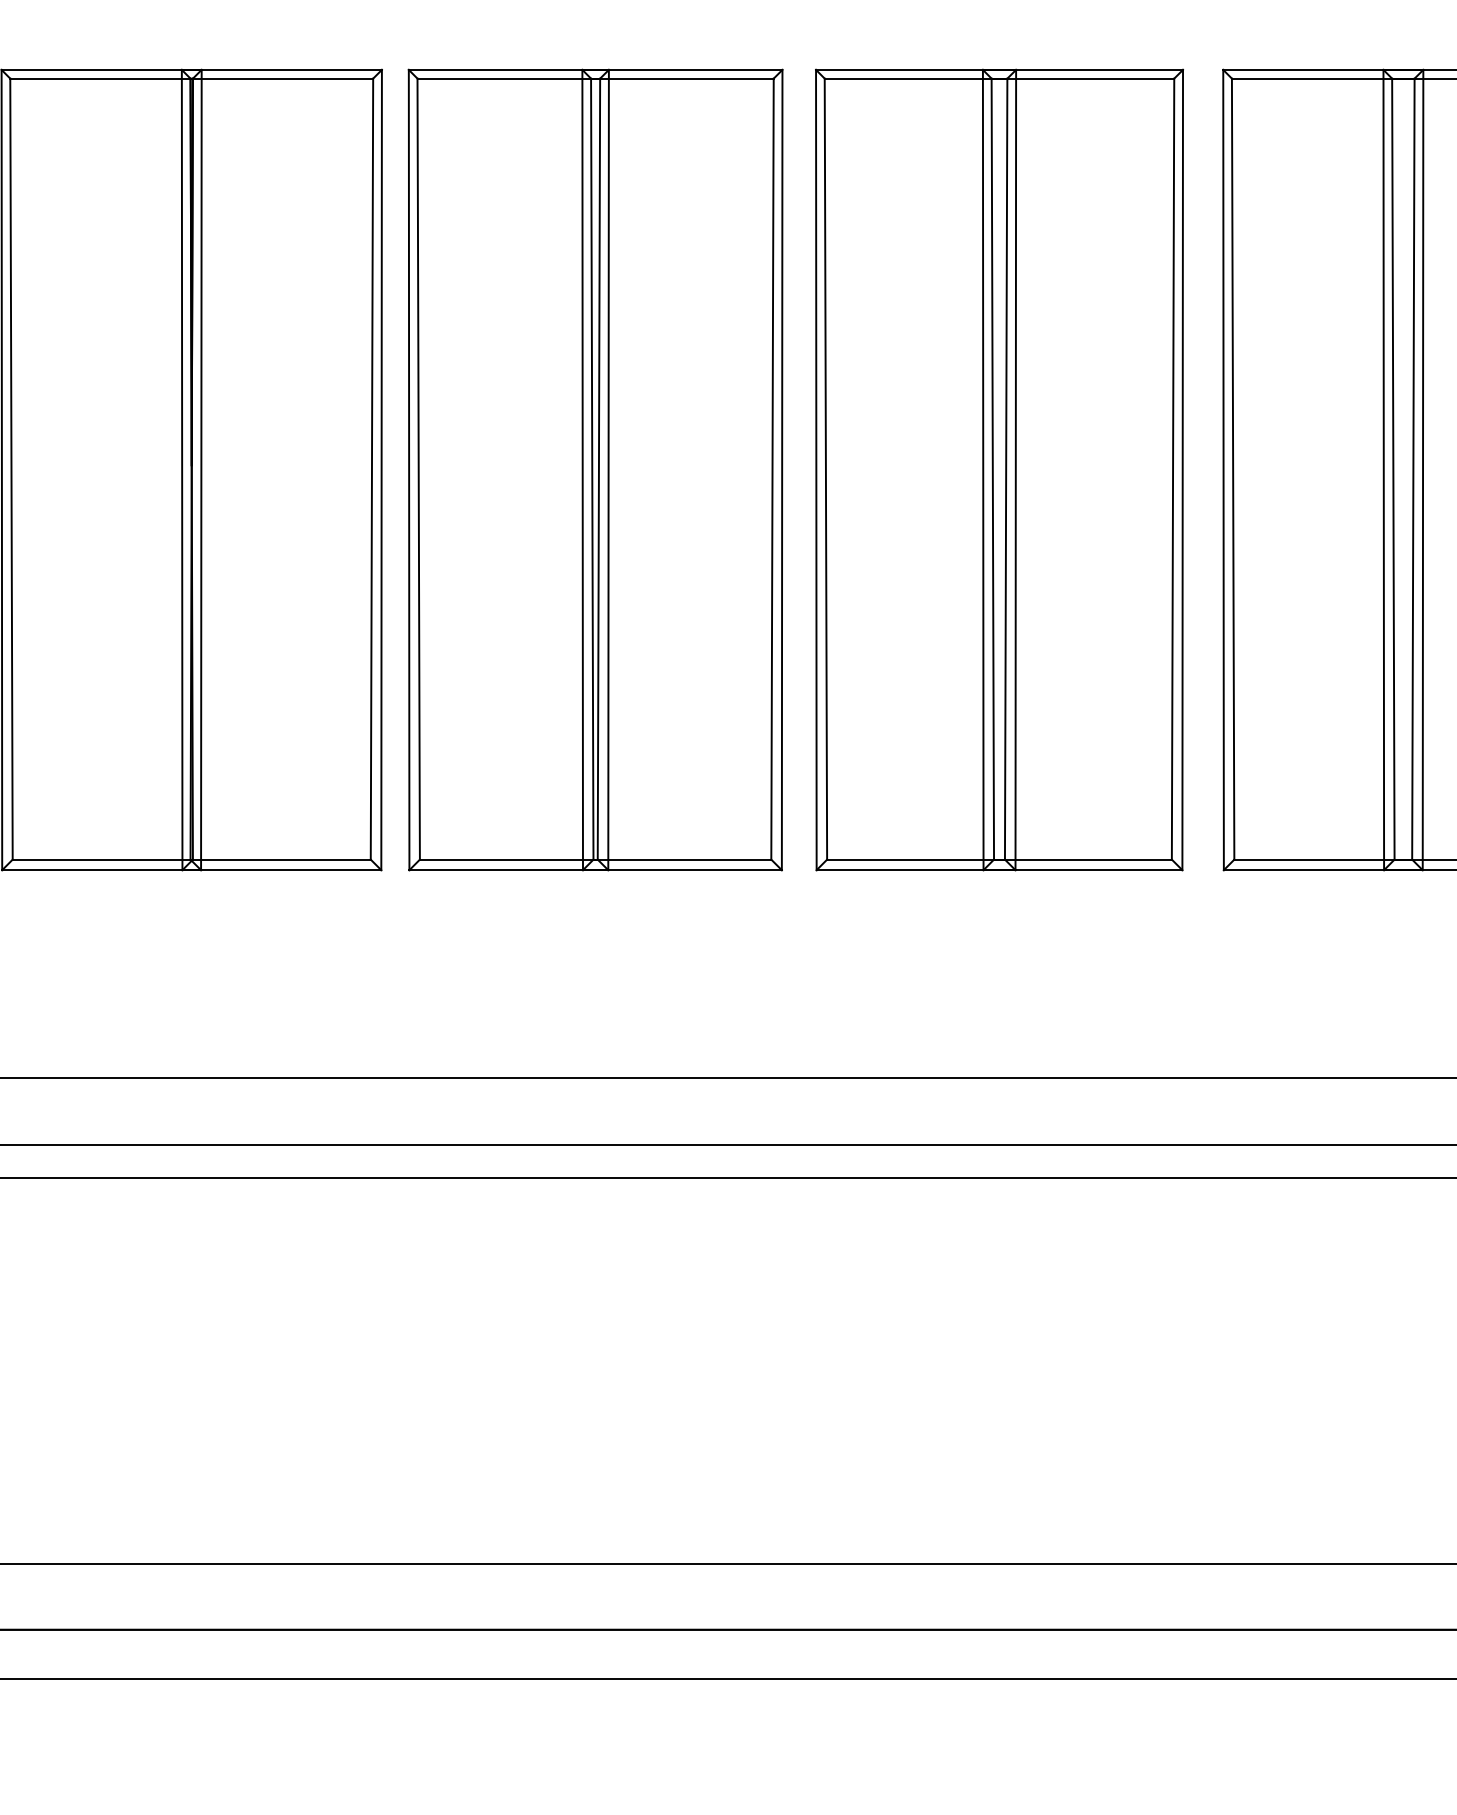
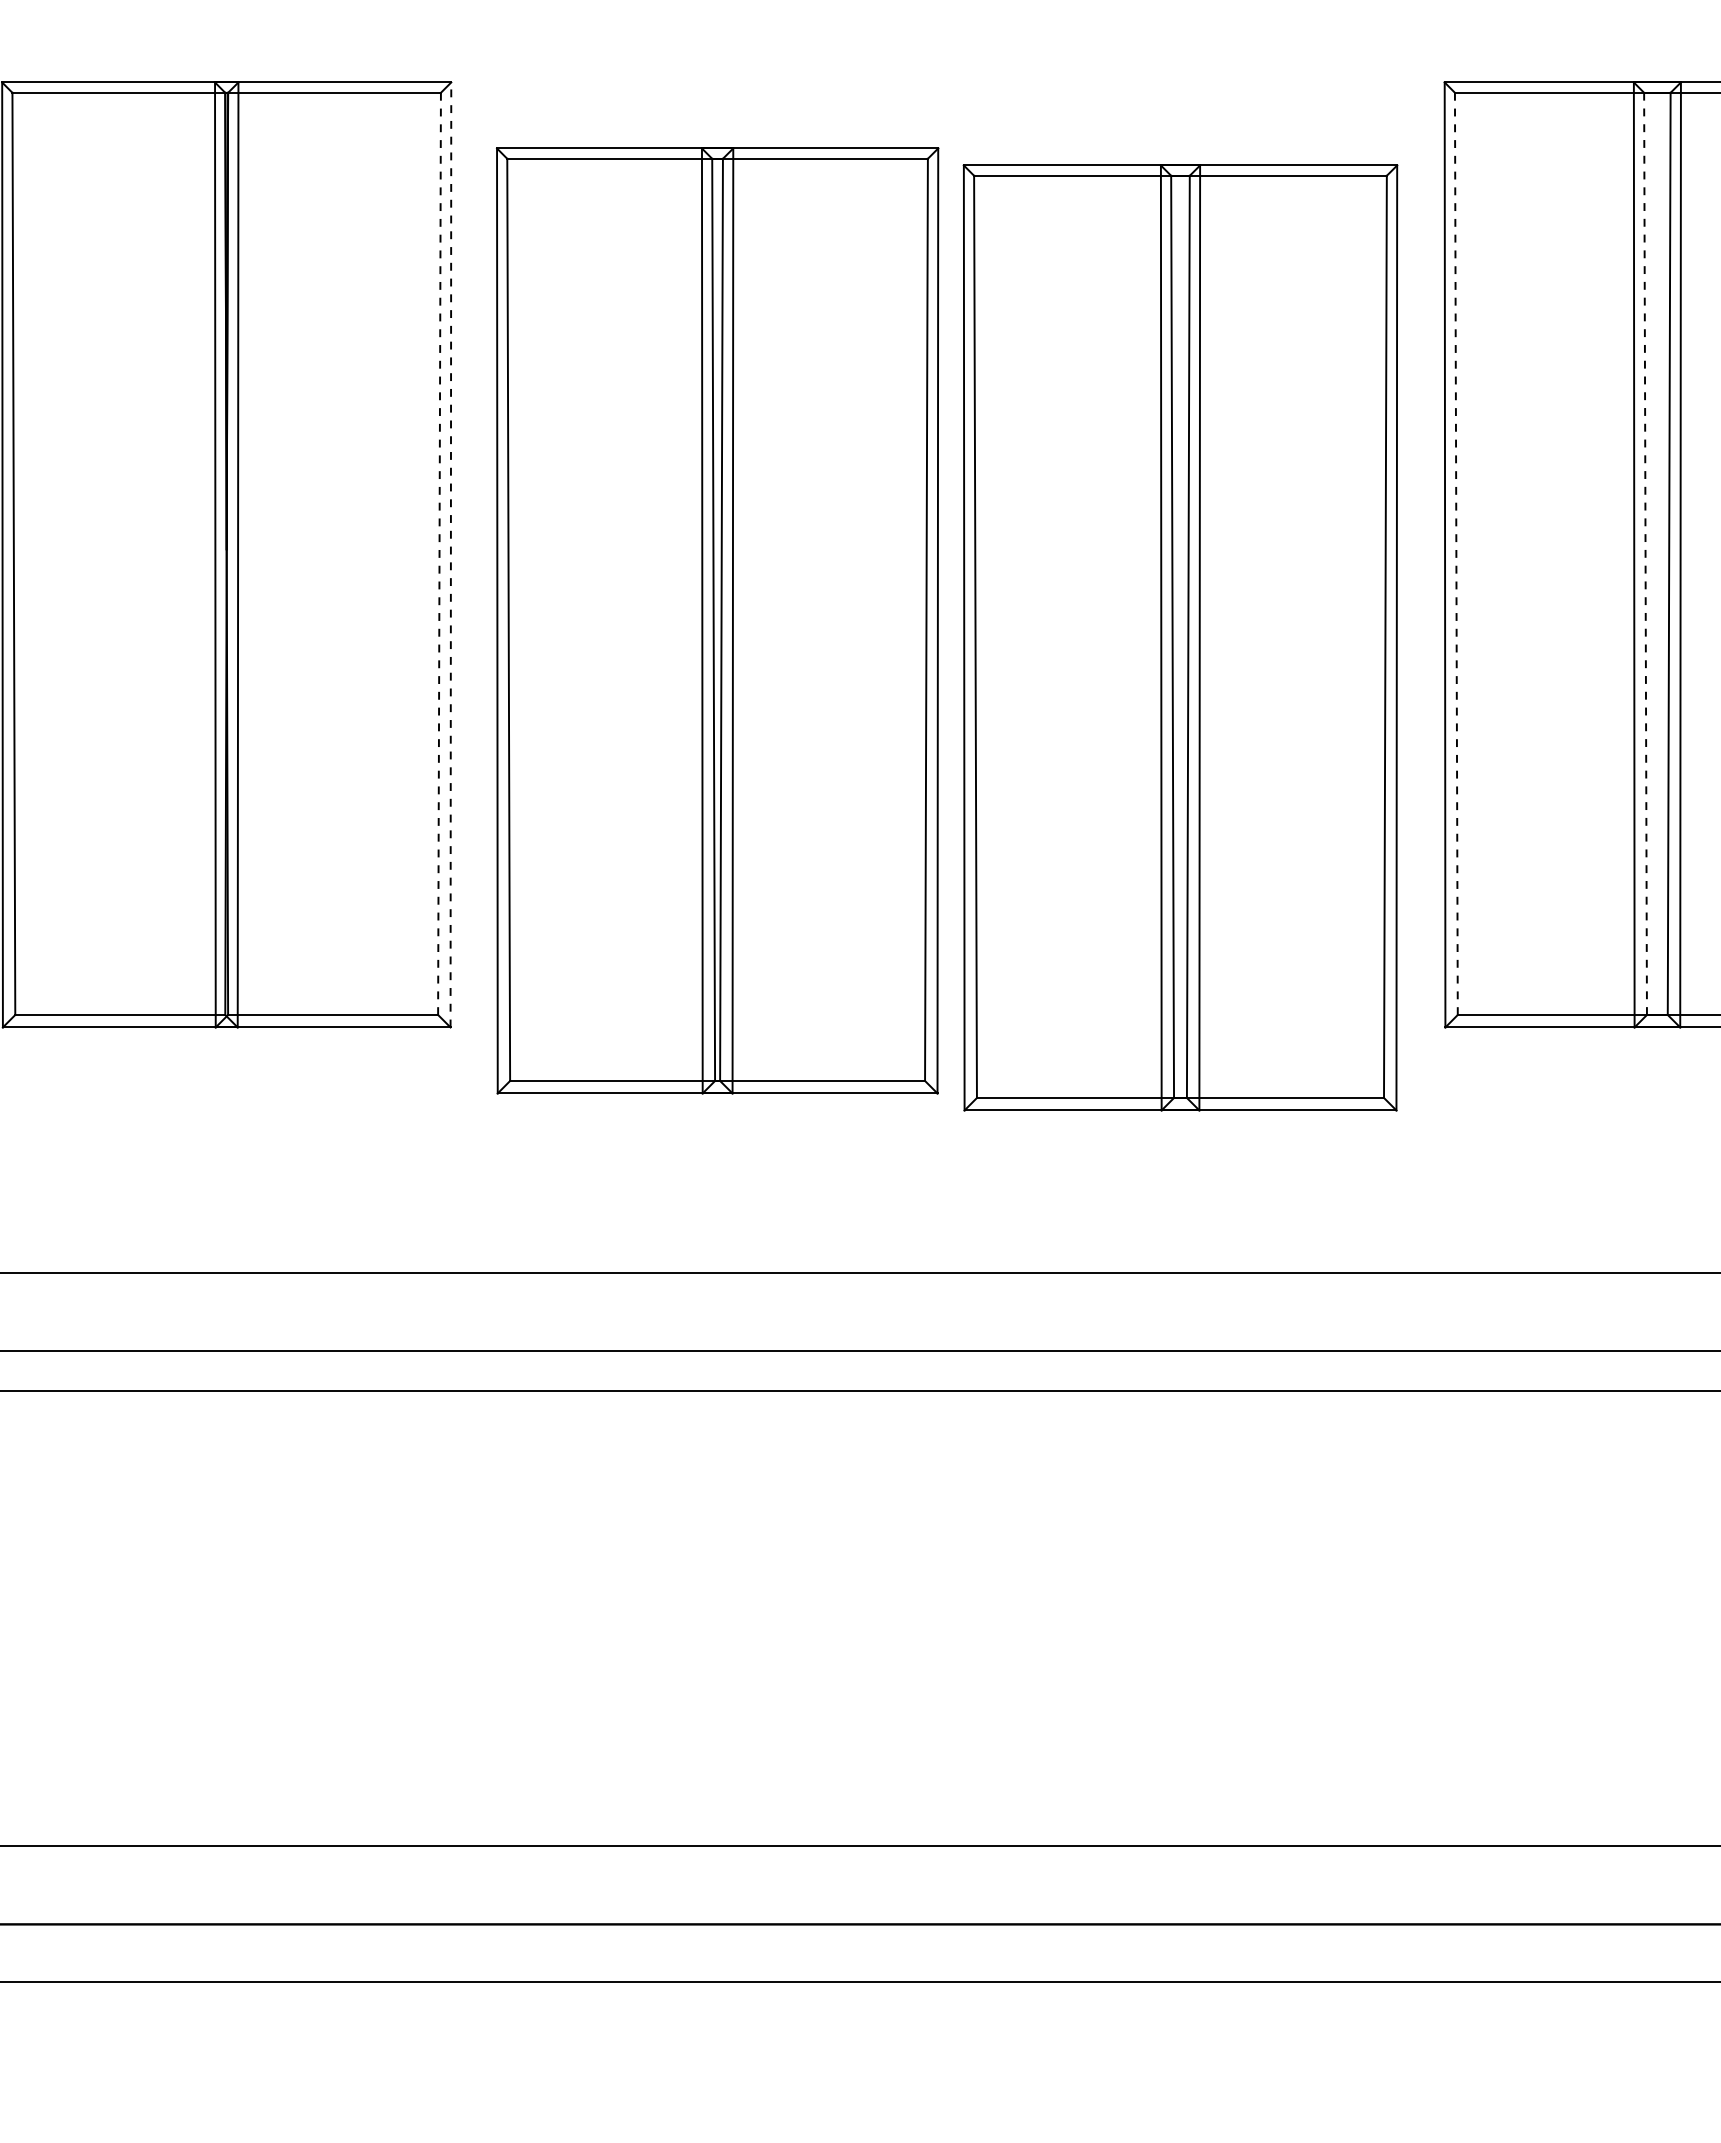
line: (1393, 468) -> (1645, 553), solid -> dashed
line: (371, 469) -> (439, 554), solid -> dashed
line: (381, 469) -> (450, 554), solid -> dashed
part: (595, 469) -> (717, 620), moved
part: (999, 469) -> (1180, 637), moved
line: (1233, 469) -> (1456, 554), solid -> dashed

